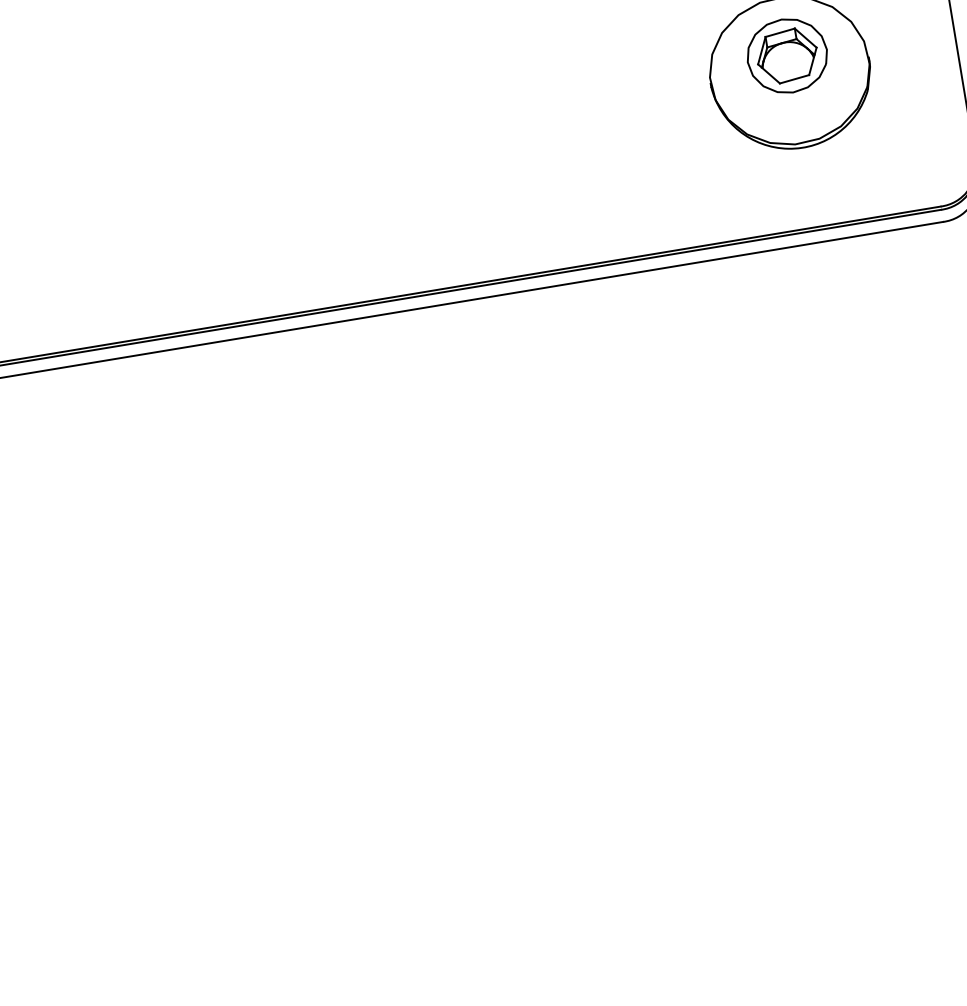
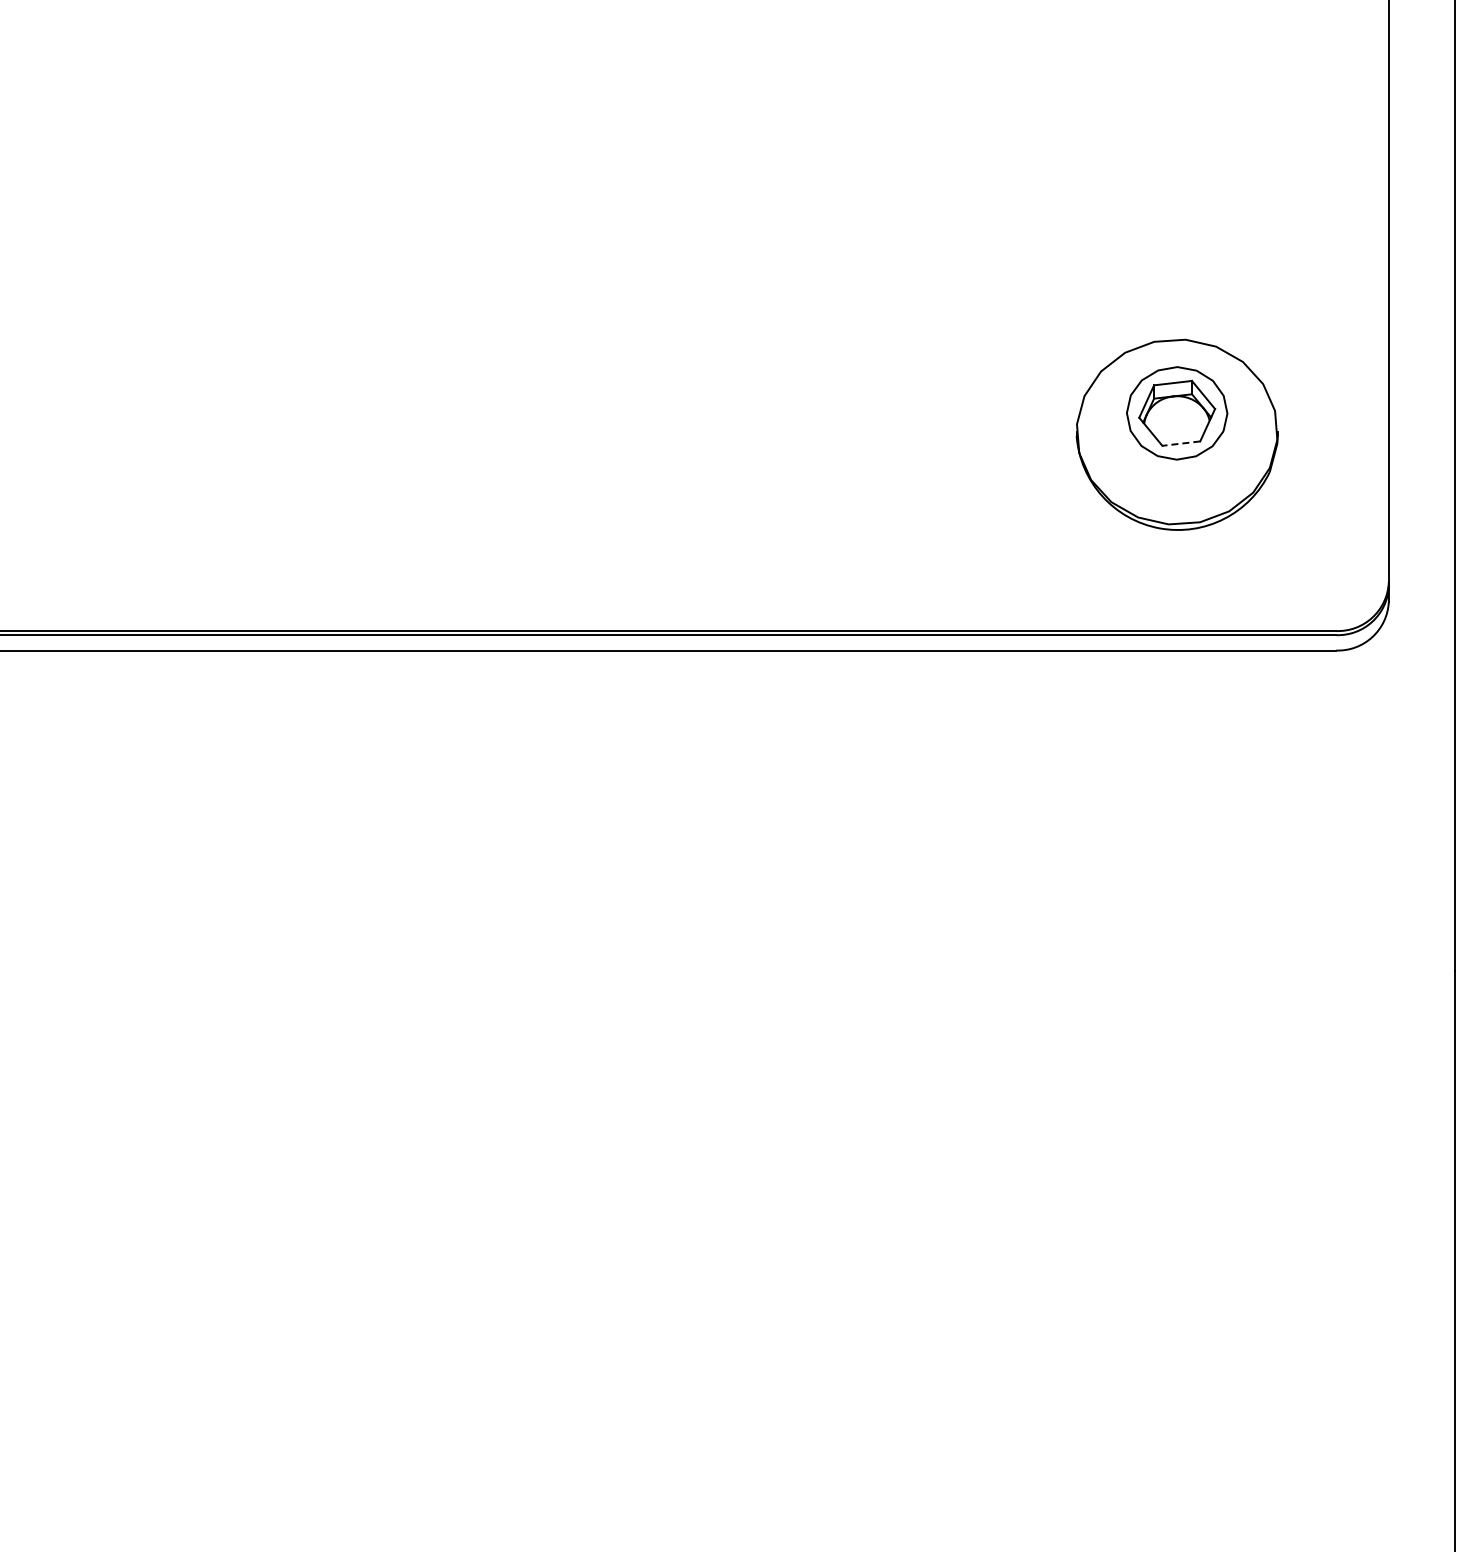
line: (793, 79) -> (1180, 443), solid -> dashed

